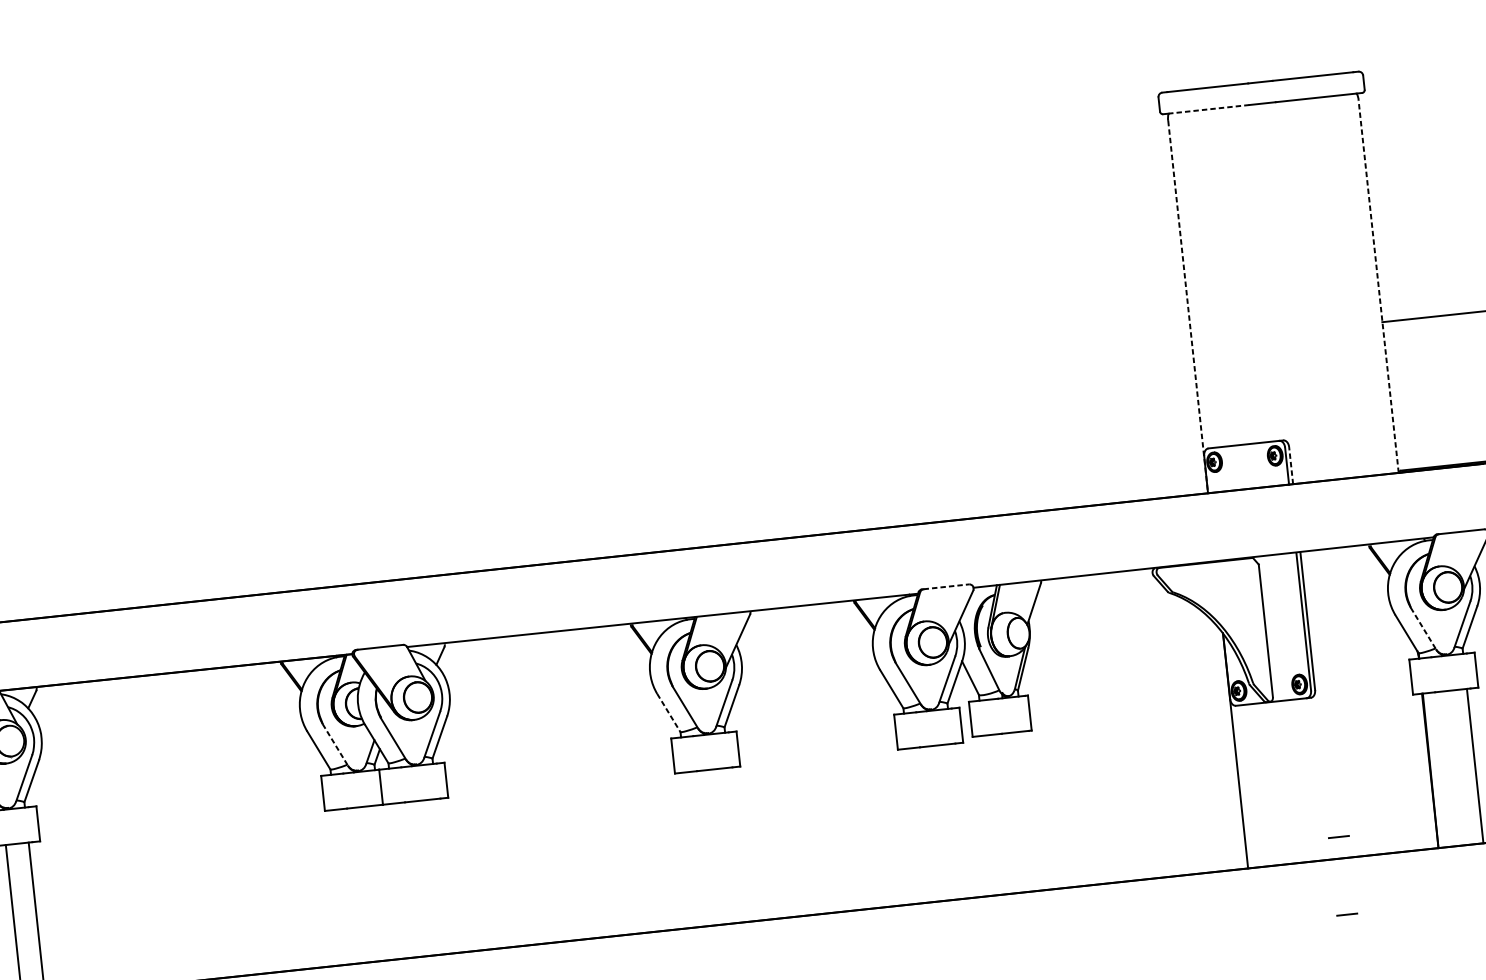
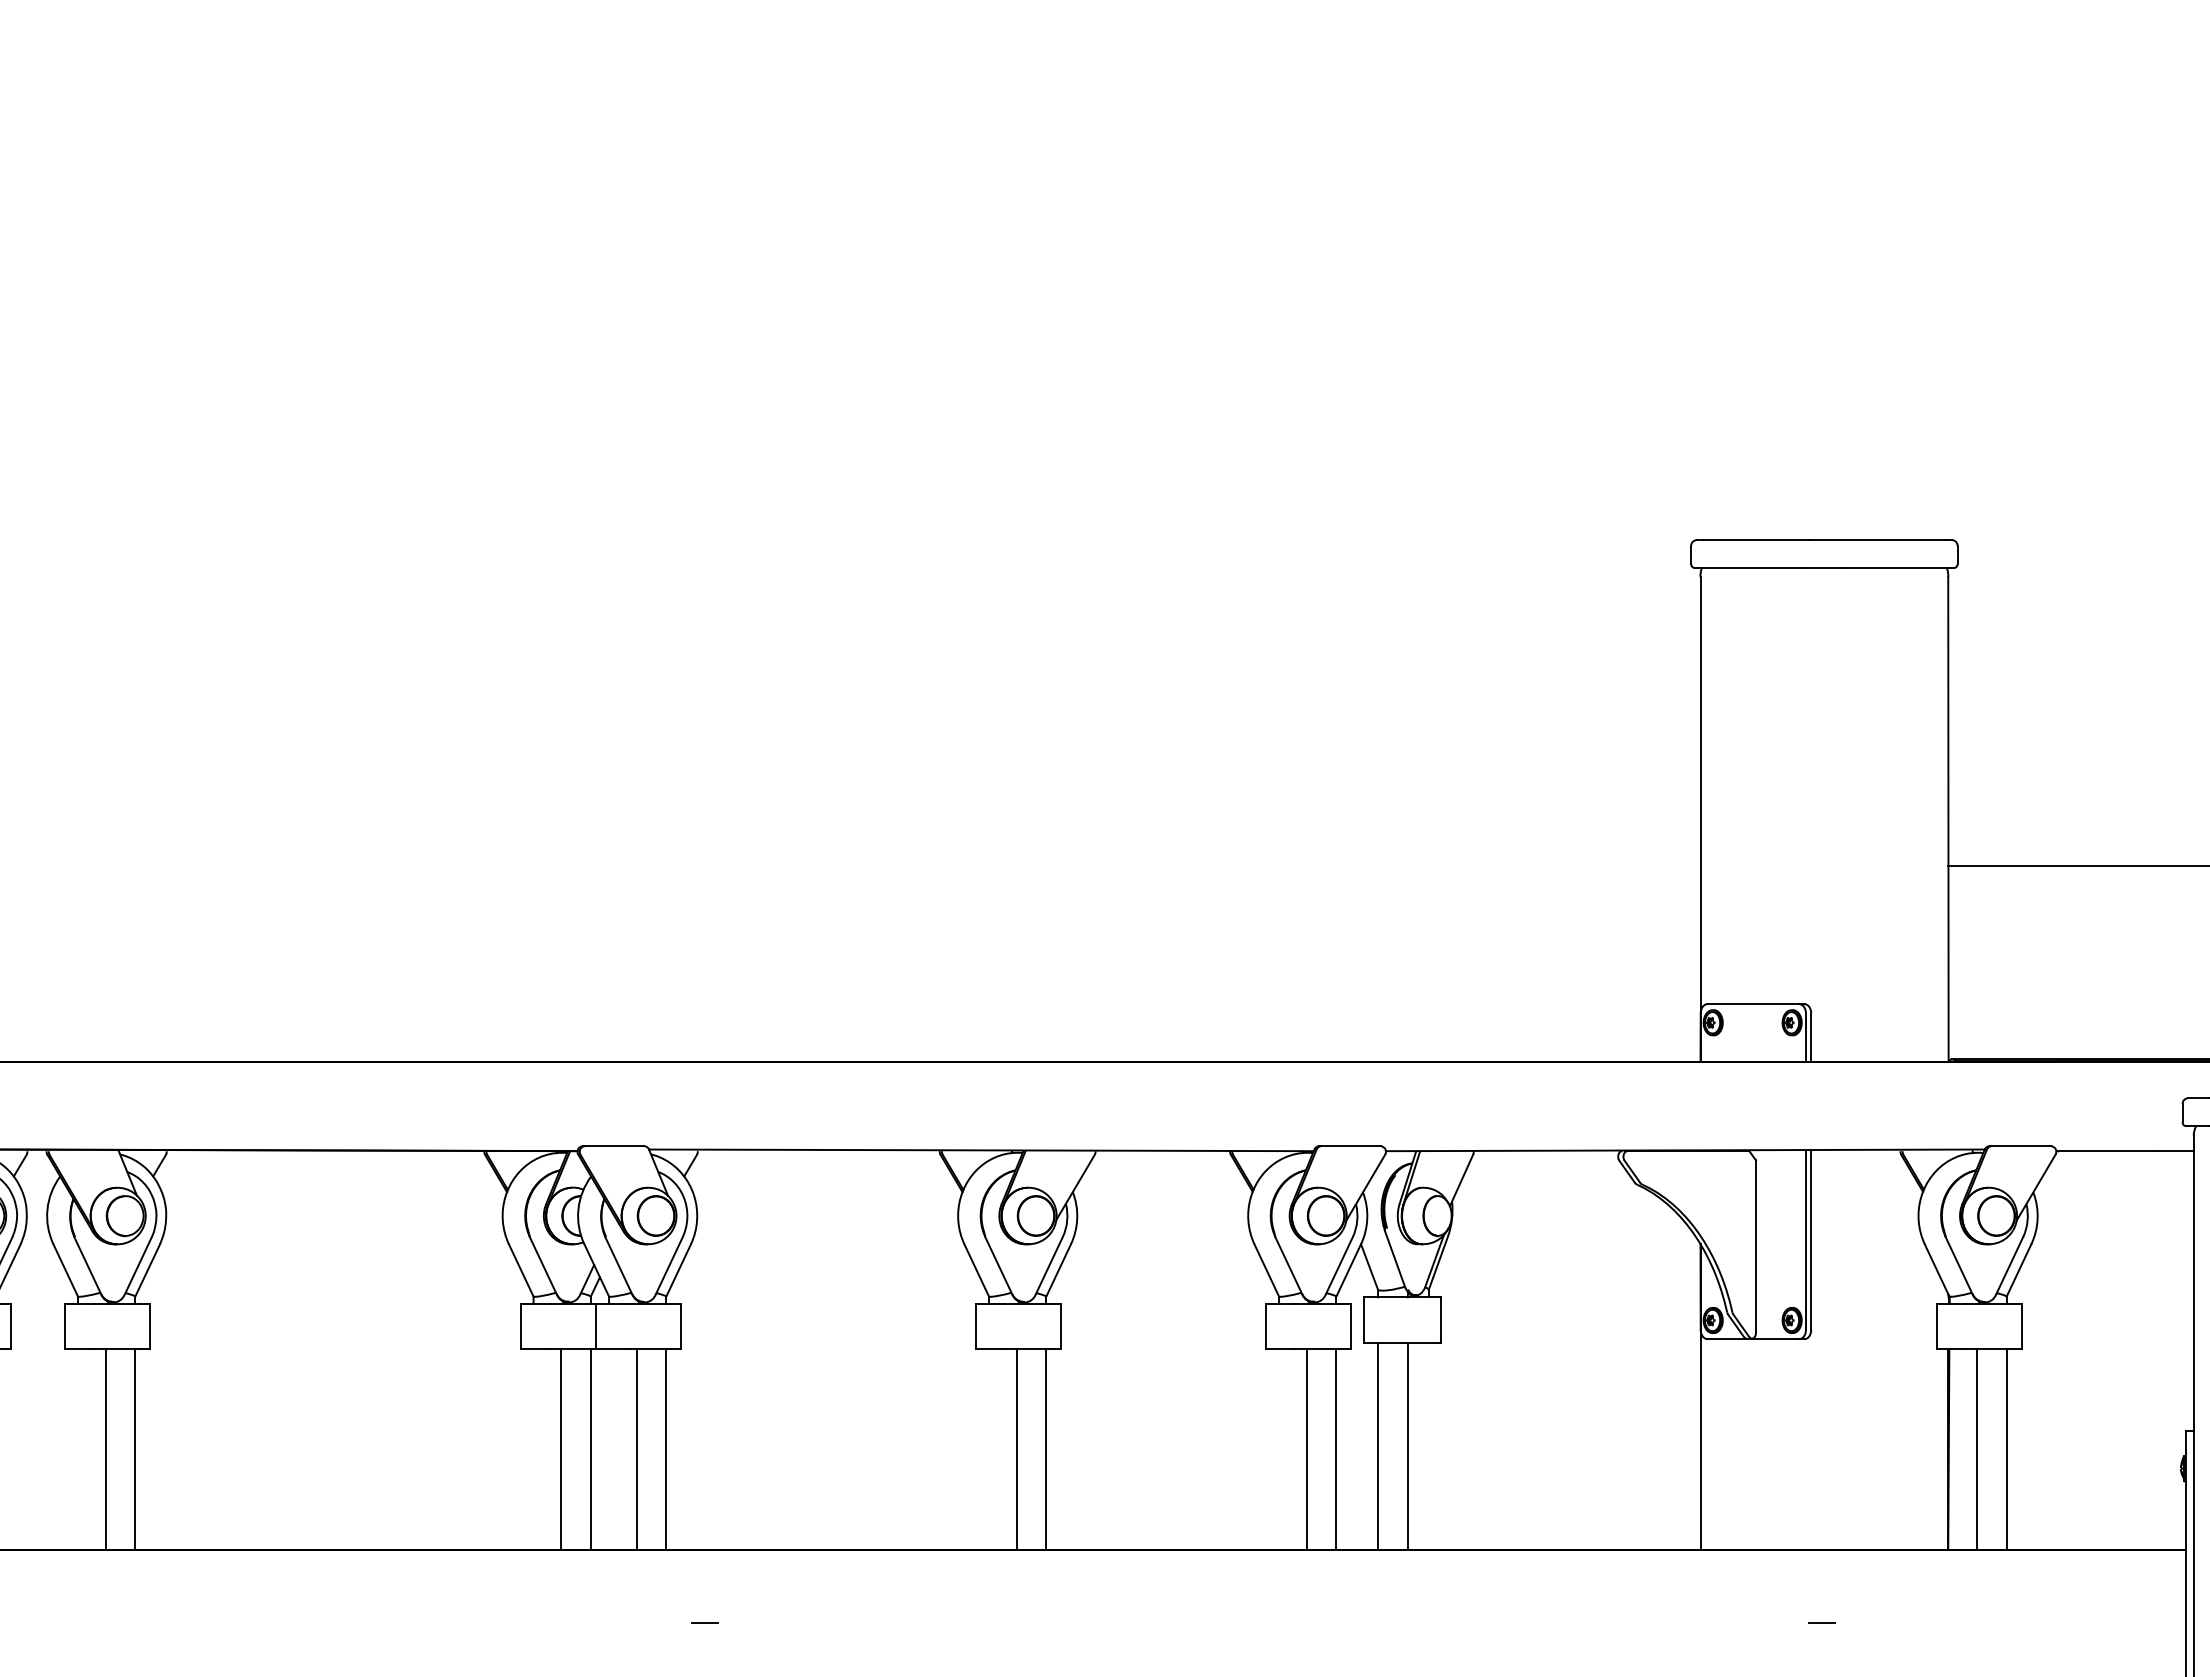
line: (1208, 109) -> (1754, 568), dashed -> solid
line: (1378, 286) -> (1948, 819), dashed -> solid
line: (1188, 307) -> (1700, 820), dashed -> solid
line: (1291, 465) -> (1811, 1037), dashed -> solid
line: (946, 587) -> (1351, 1146), dashed -> solid
line: (1423, 629) -> (1959, 1266), dashed -> solid
line: (668, 713) -> (976, 1270), dashed -> solid
line: (335, 745) -> (543, 1266), dashed -> solid
line: (1451, 768) -> (1976, 1449), added
line: (1014, 812) -> (1407, 1446), added
line: (992, 815) -> (1378, 1446), added
line: (960, 821) -> (1336, 1449), added
line: (937, 823) -> (1306, 1449), added
line: (1338, 836) -> (1821, 1521), removed
line: (737, 844) -> (1046, 1449), added
line: (714, 847) -> (1016, 1449), added
line: (445, 876) -> (666, 1449), added
line: (422, 878) -> (636, 1449), added
line: (386, 882) -> (590, 1449), added
line: (364, 884) -> (561, 1449), added

